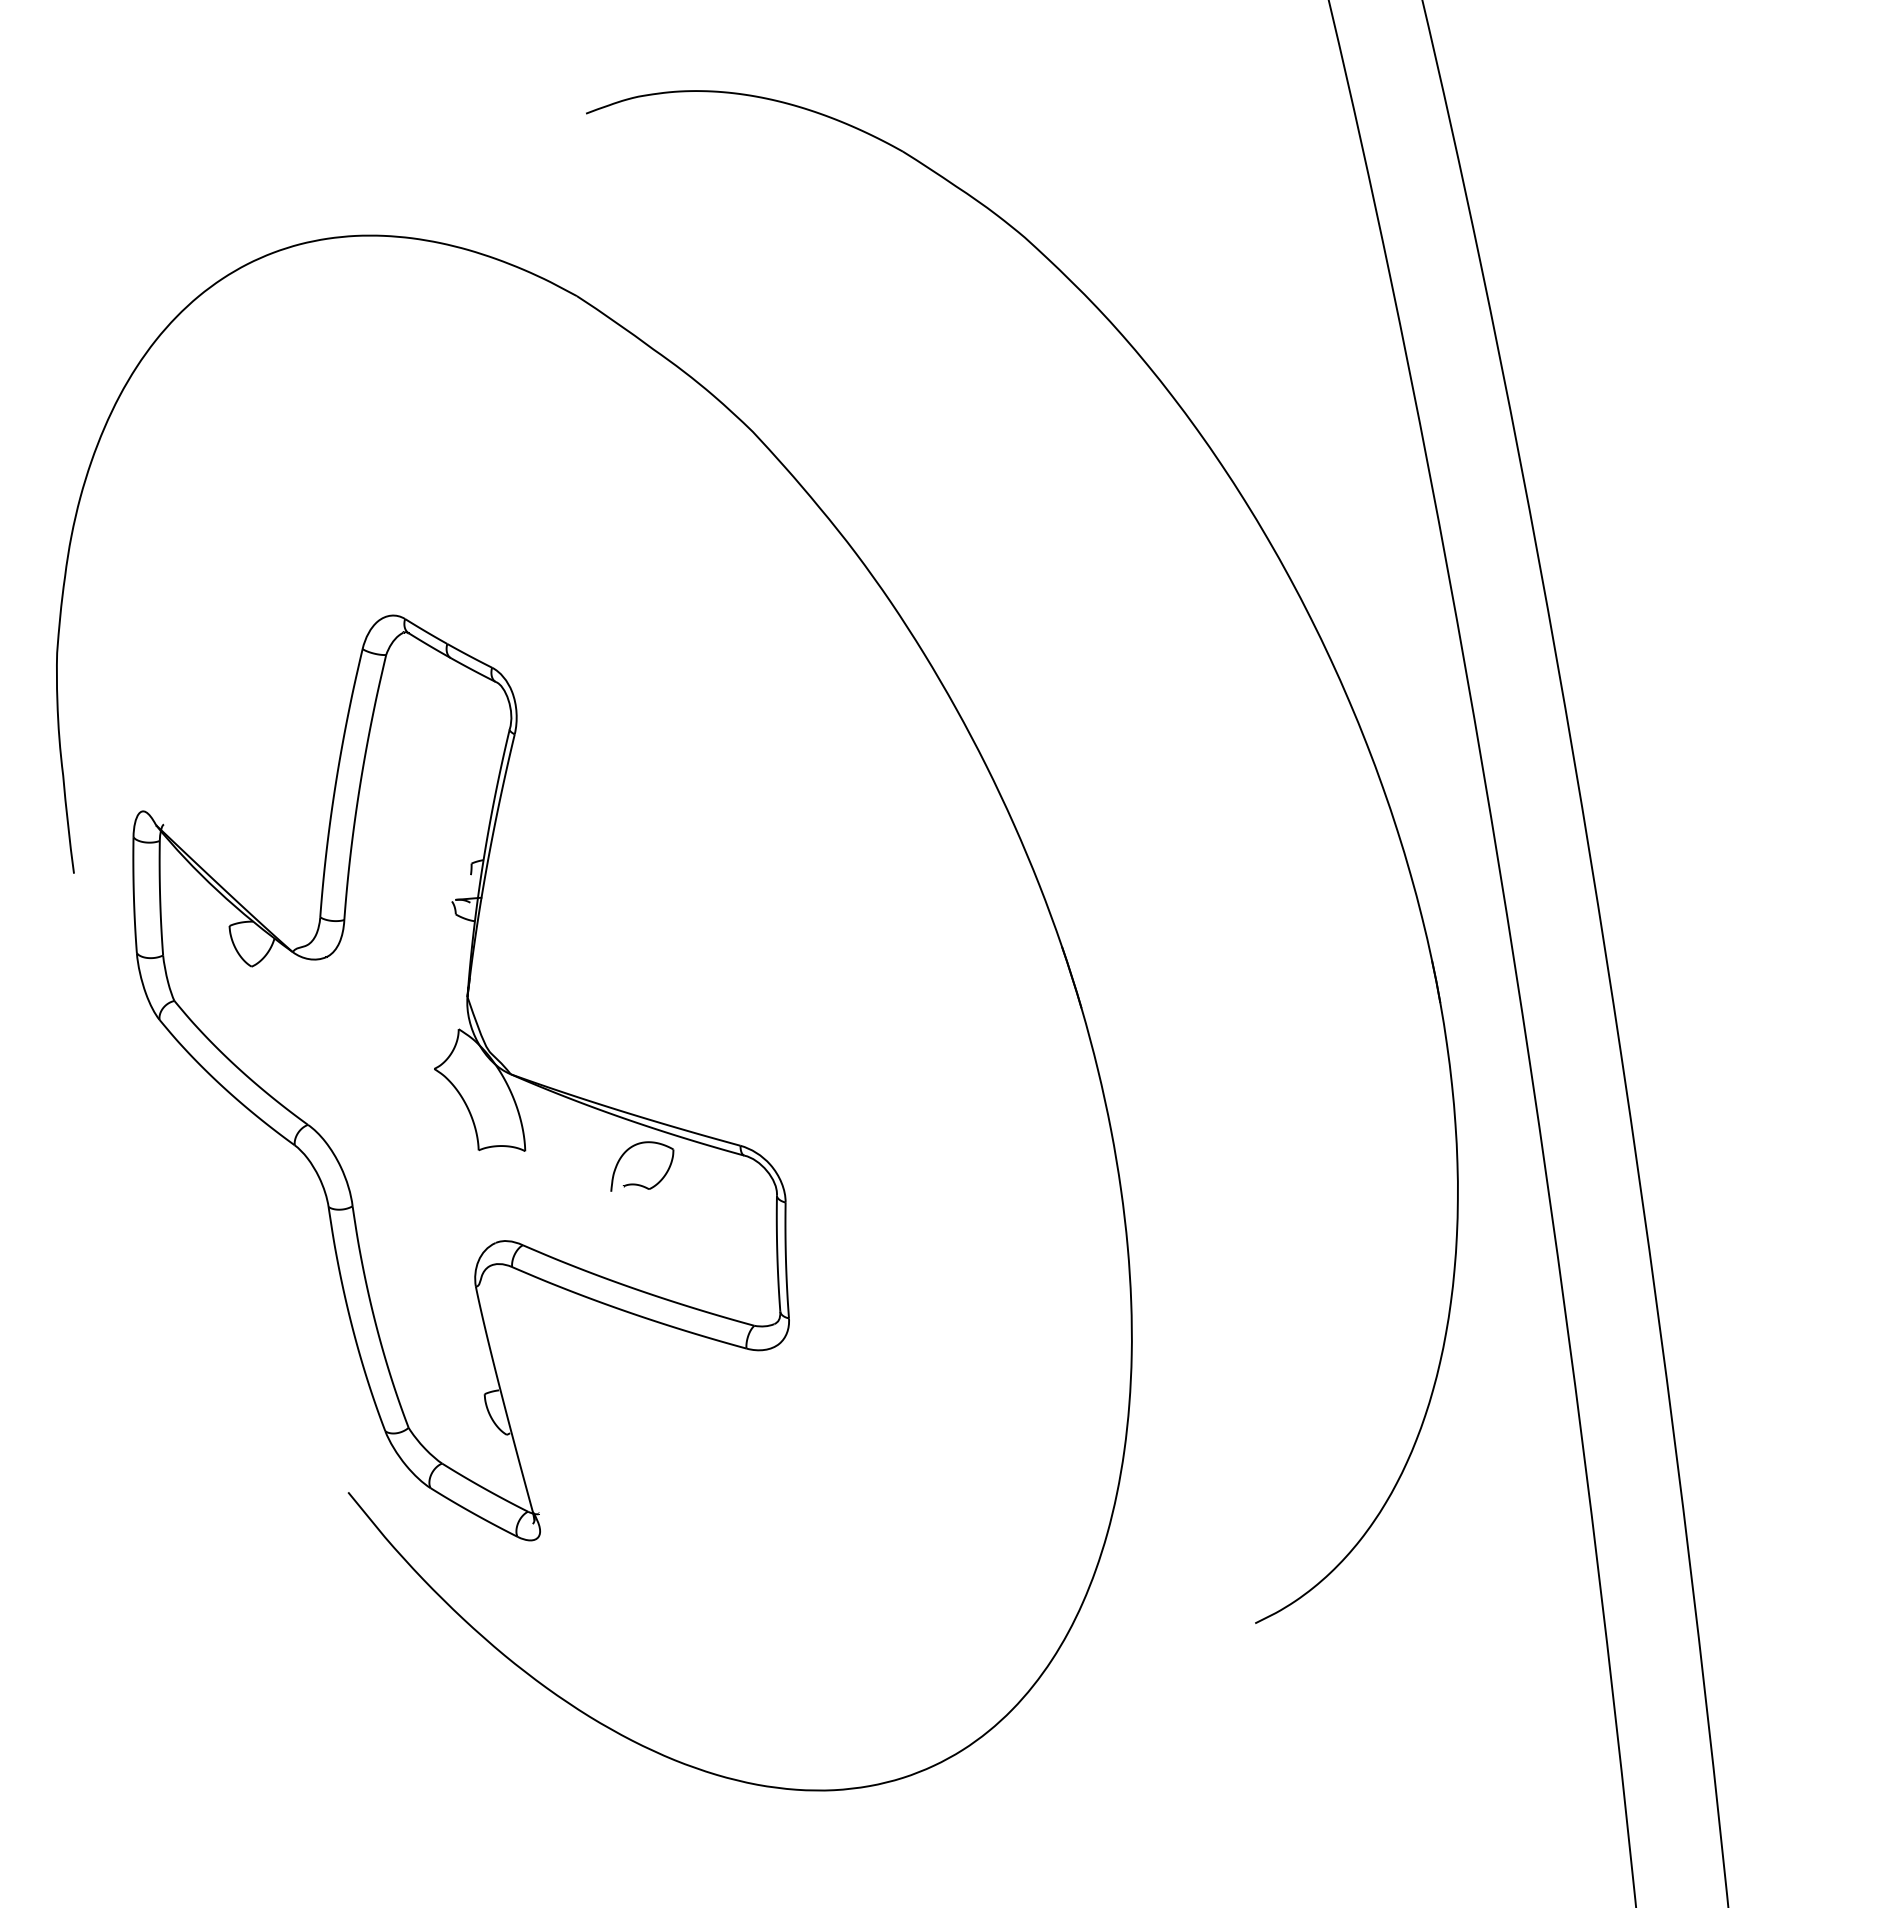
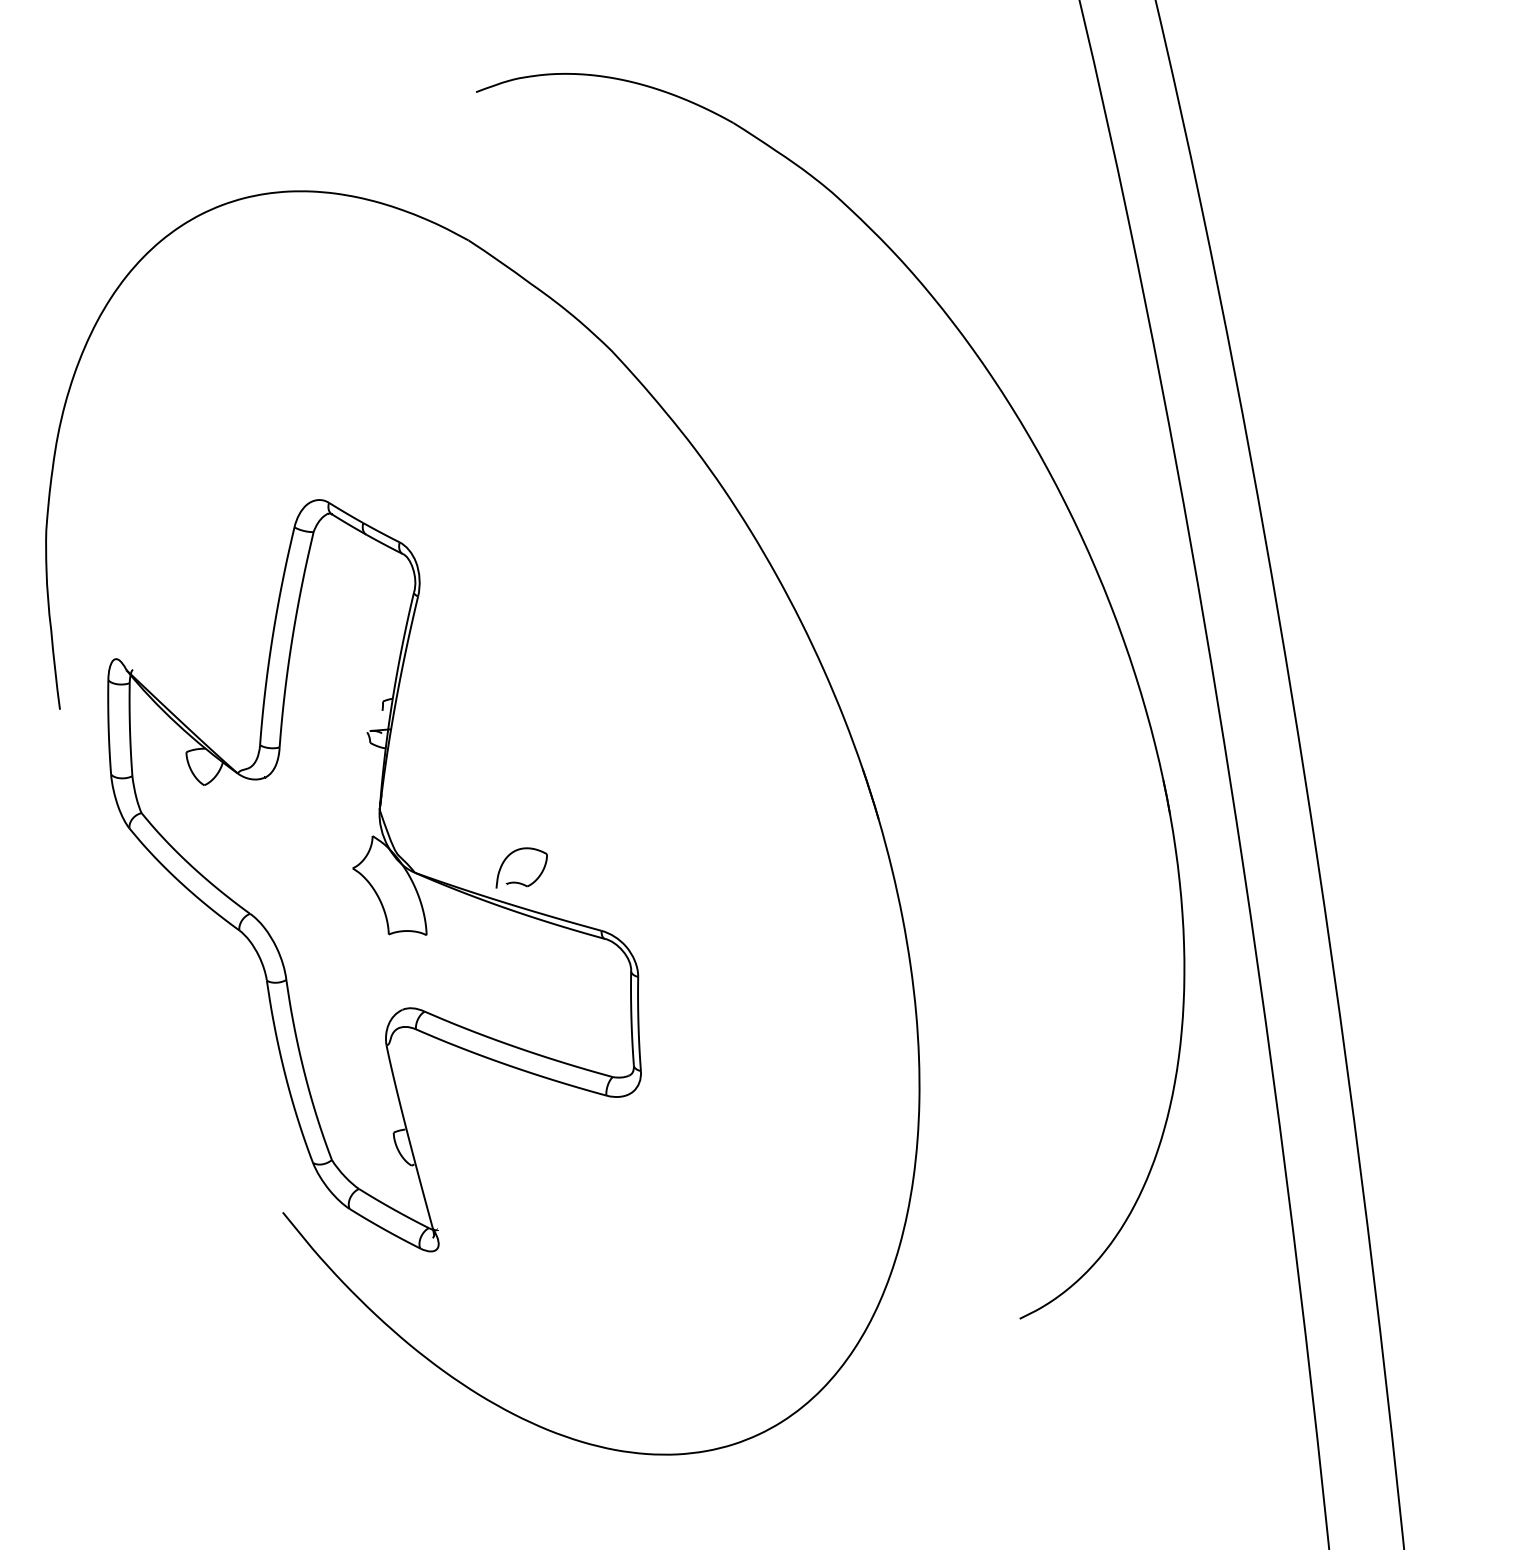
part: (636, 1183) -> (517, 881), moved

